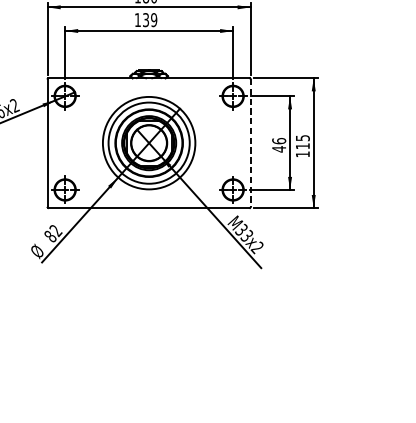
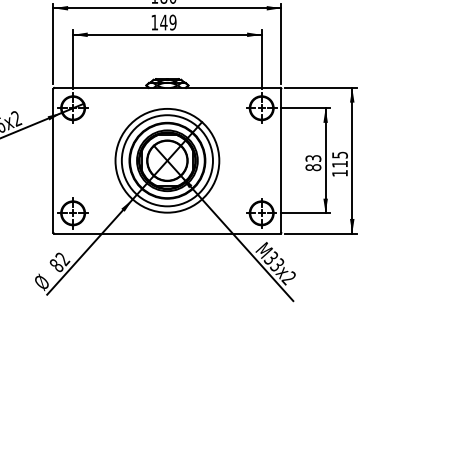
text: (145, 20) -> (163, 22), 139 -> 149
line: (250, 143) -> (281, 161), dashed -> solid
text: (279, 144) -> (313, 162), 46 -> 83

